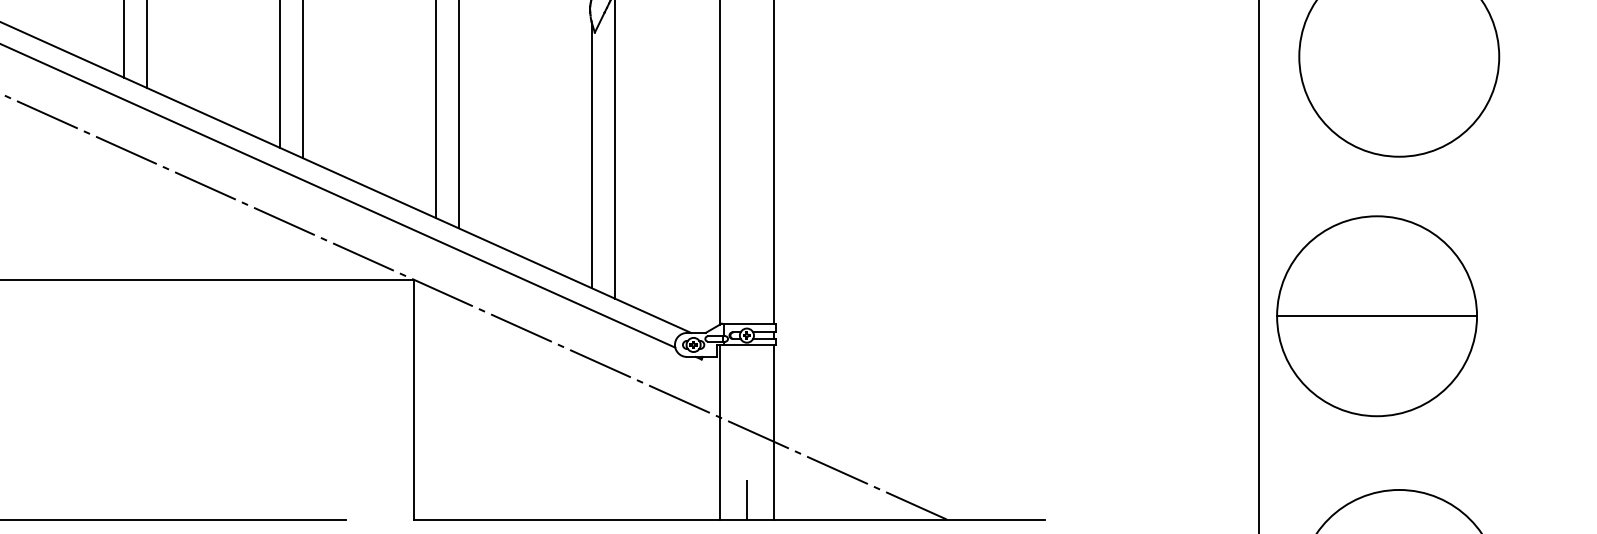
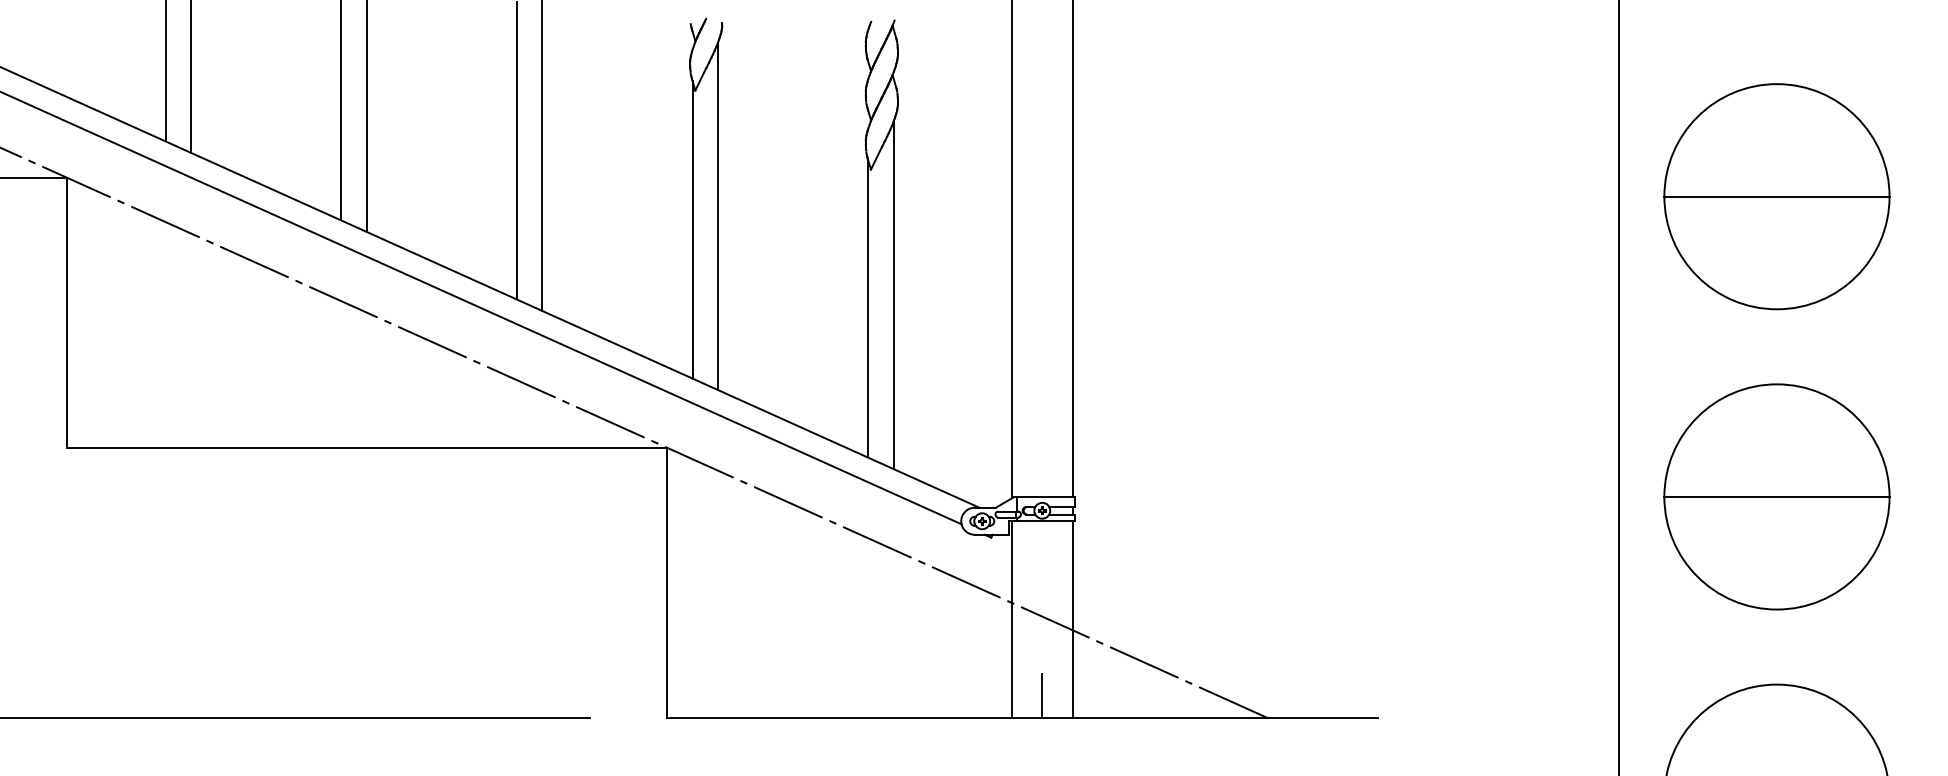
line: (1398, 56) -> (1776, 196), added
part: (1376, 315) -> (1776, 496), moved

